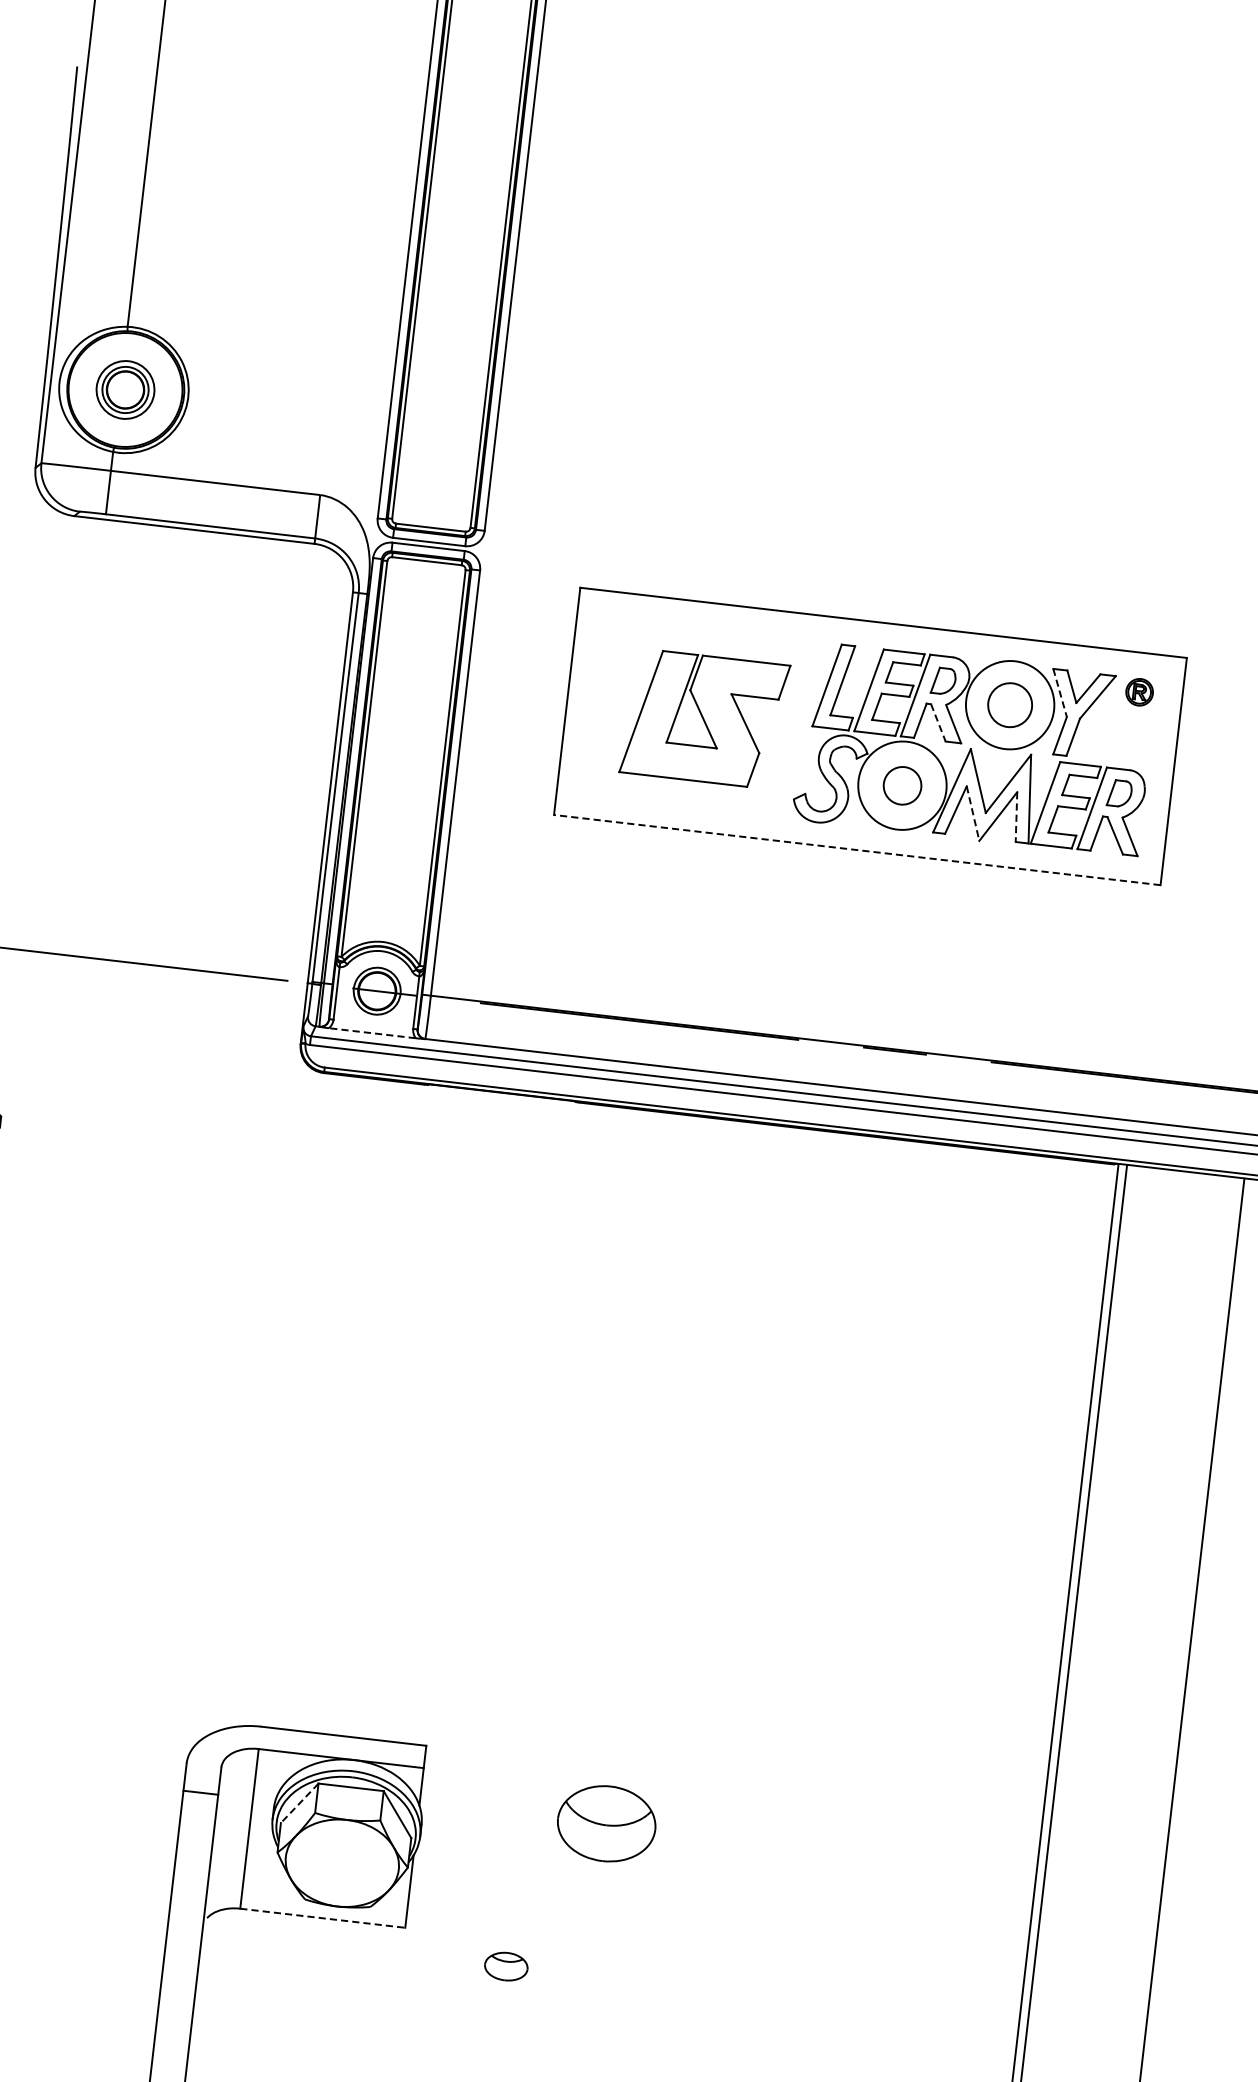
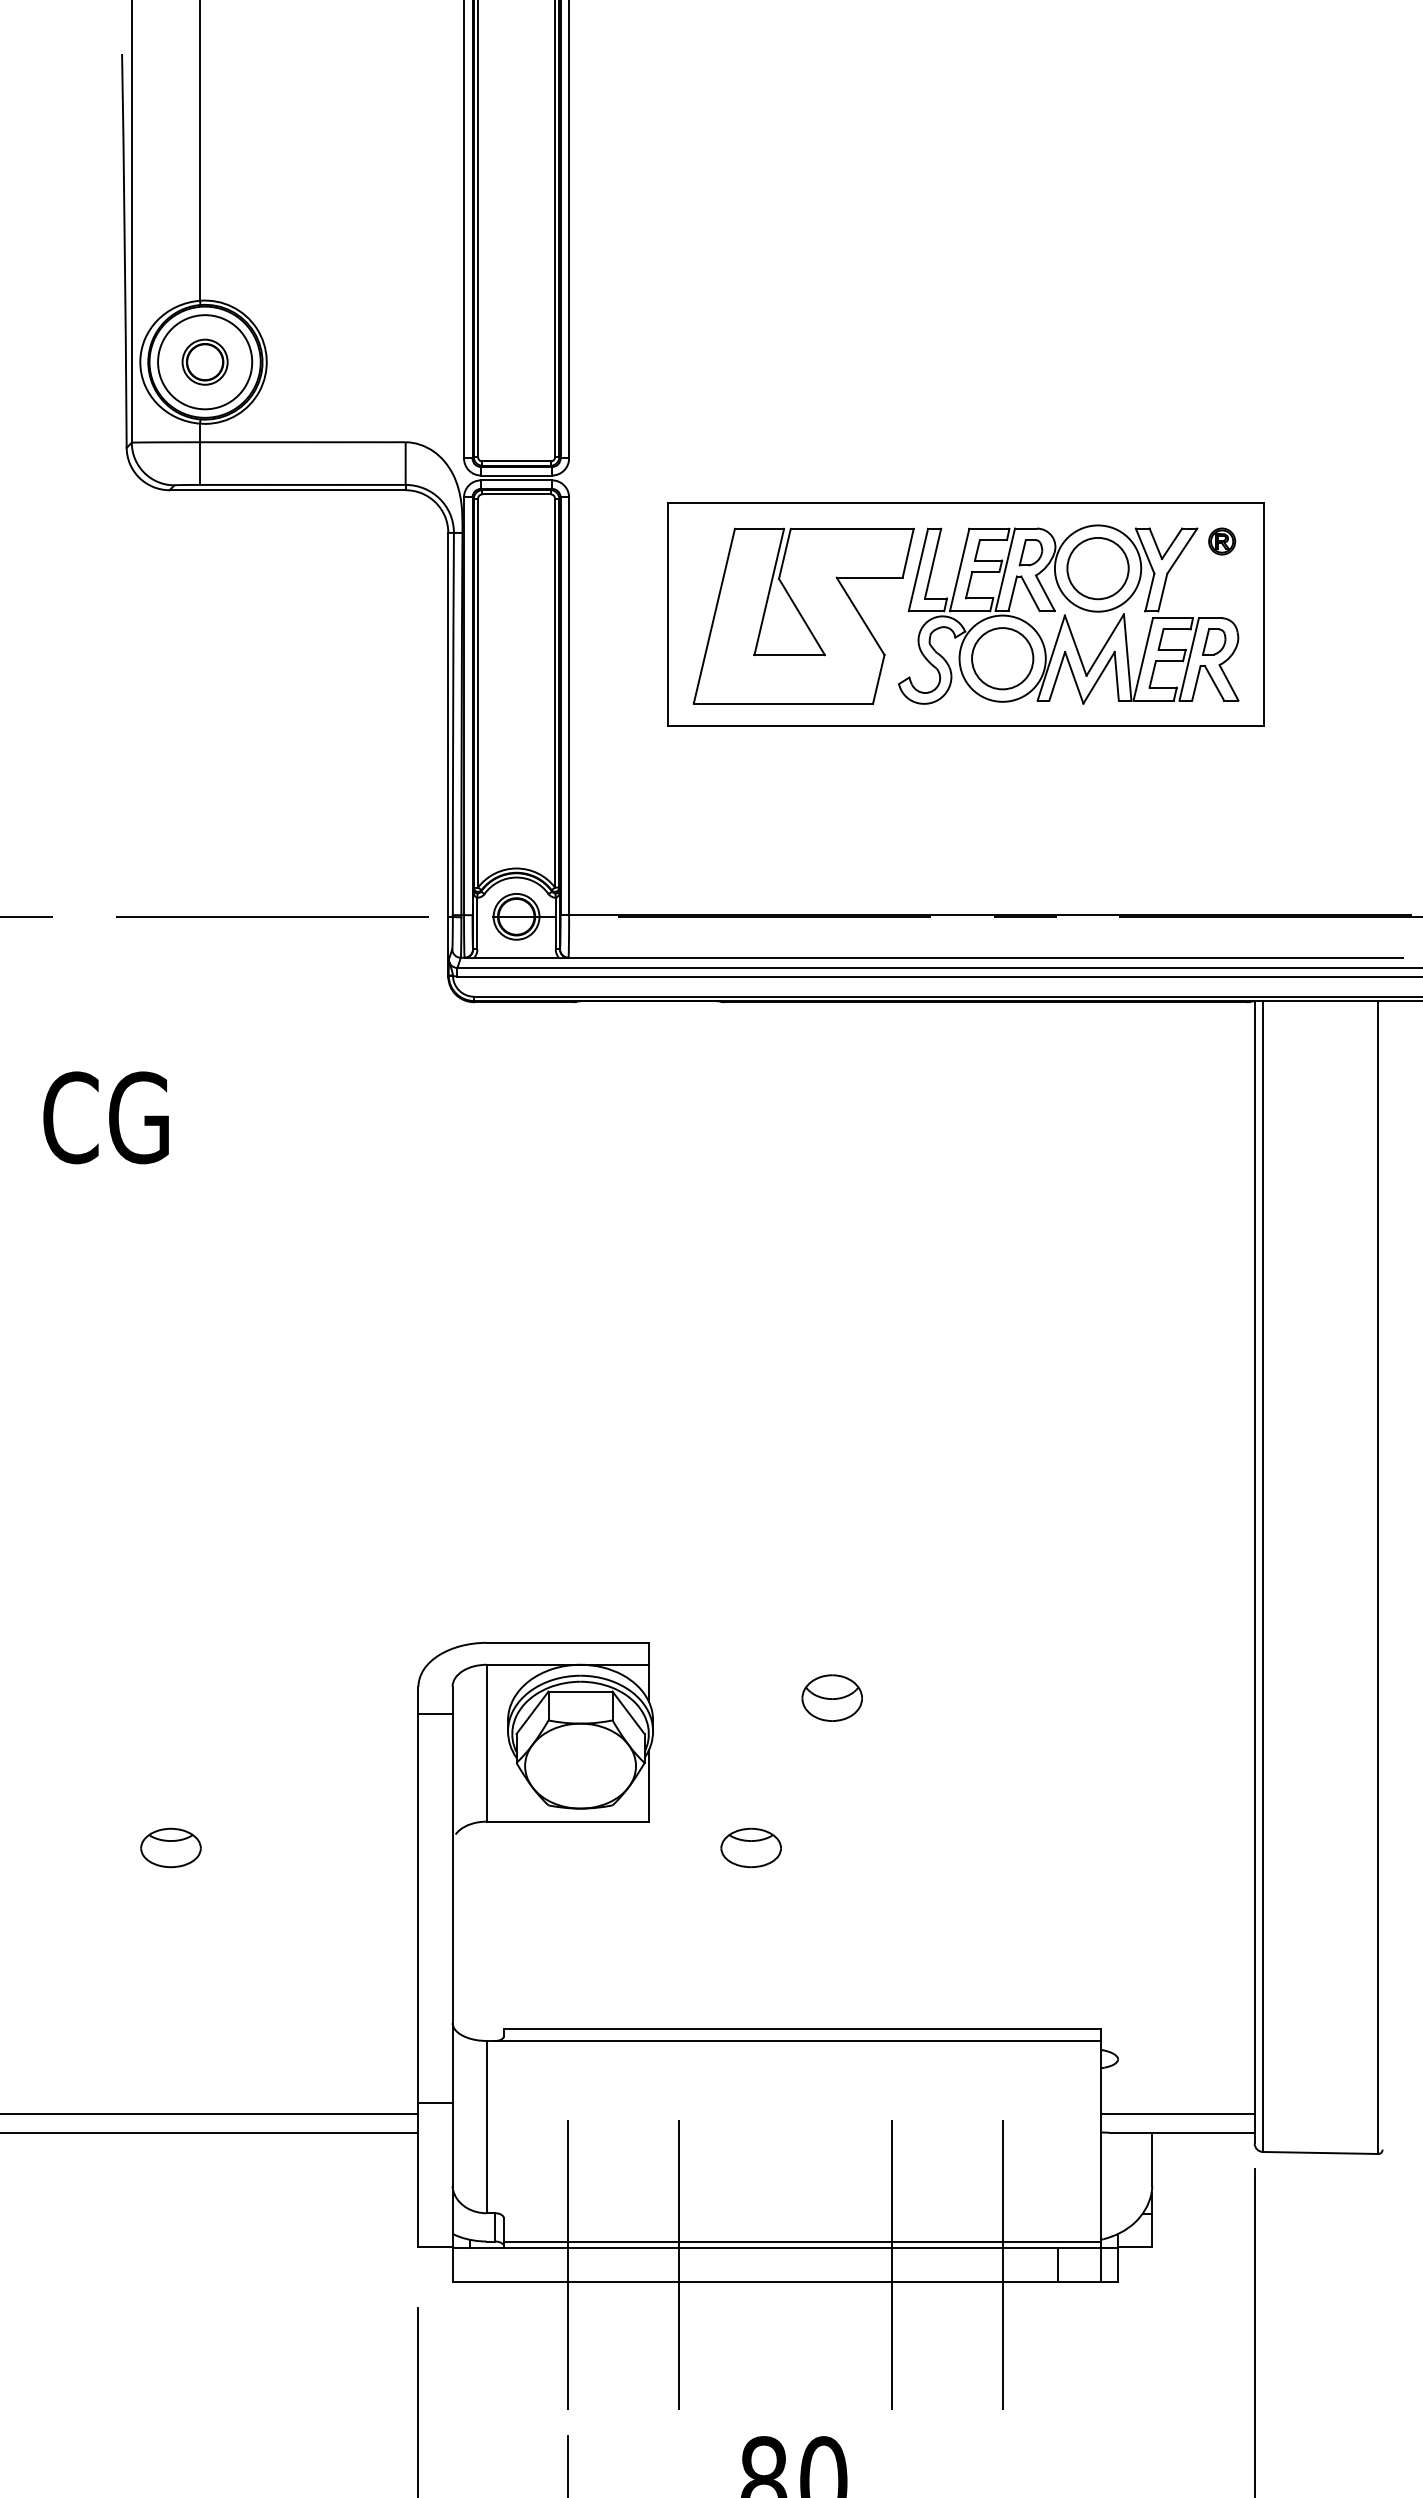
circle: (125, 390) -> (205, 362), size x1.67
line: (1060, 693) -> (1145, 551), dashed -> solid
circle: (1009, 705) -> (1097, 568), size x1.43
part: (704, 718) -> (803, 615), size x1.43
line: (938, 722) -> (1030, 593), dashed -> solid
circle: (902, 785) -> (1002, 658), size x1.67
line: (973, 814) -> (1074, 678), dashed -> solid
line: (1016, 817) -> (1116, 676), dashed -> solid
line: (857, 850) -> (966, 726), dashed -> solid
line: (372, 1033) -> (516, 958), dashed -> solid
line: (299, 1802) -> (532, 1712), dashed -> solid
part: (605, 1822) -> (831, 1697), size x0.62
line: (323, 1918) -> (568, 1821), dashed -> solid
part: (505, 1966) -> (750, 1847), size x1.43

